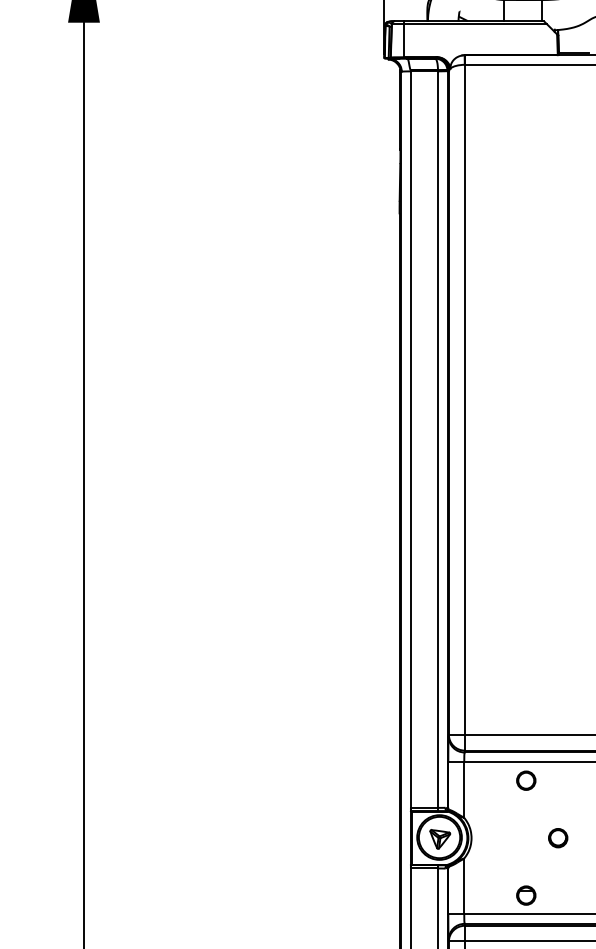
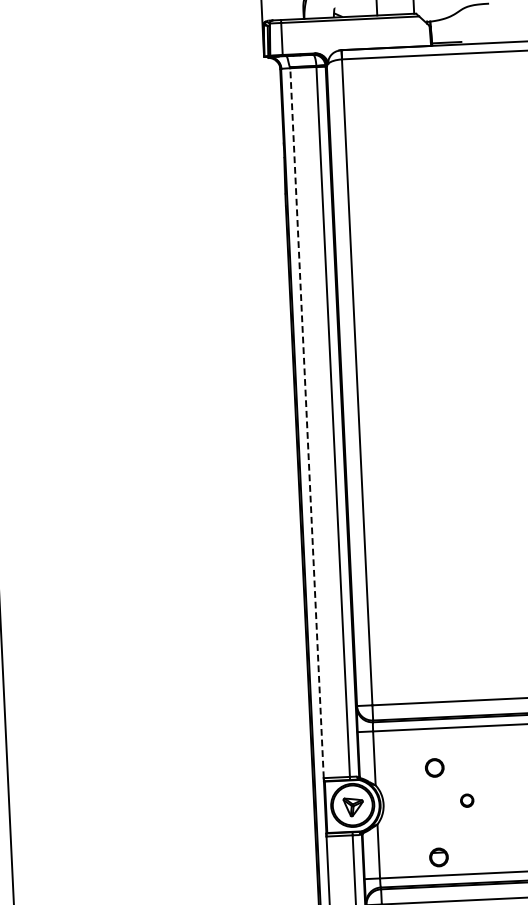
line: (410, 439) -> (306, 423), solid -> dashed
circle: (526, 780) -> (434, 767), moved
part: (558, 838) -> (467, 800), size x0.7

